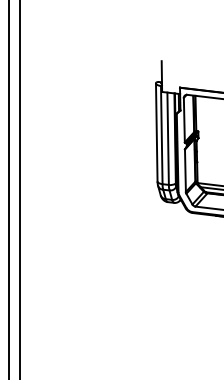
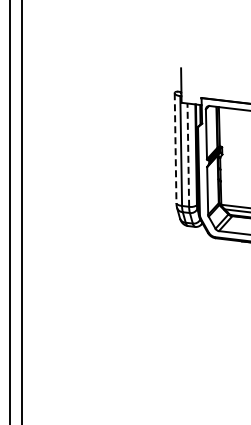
line: (156, 132) -> (175, 148), solid -> dashed
line: (168, 139) -> (188, 155), solid -> dashed

